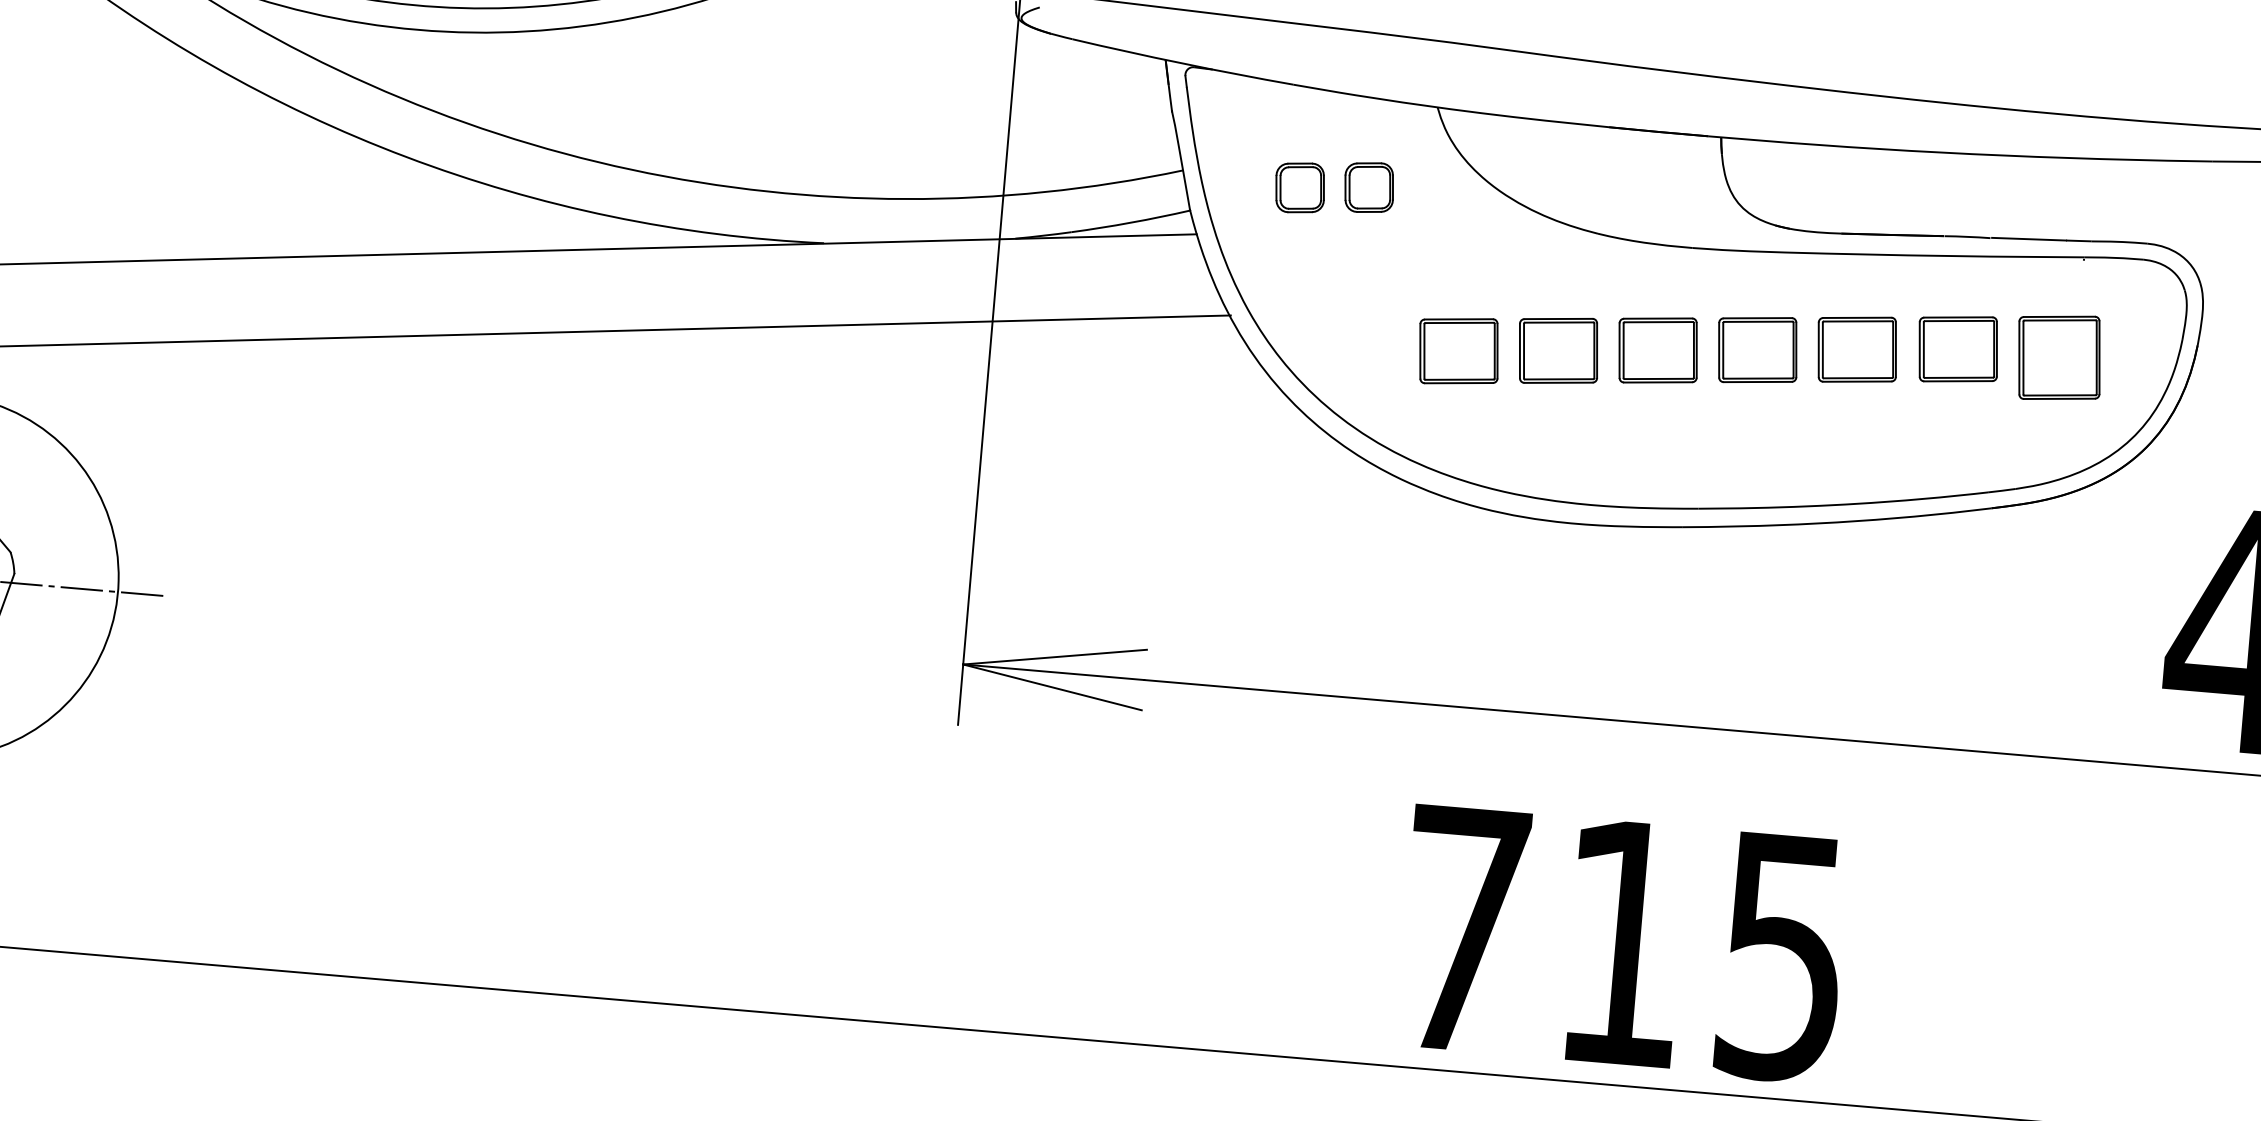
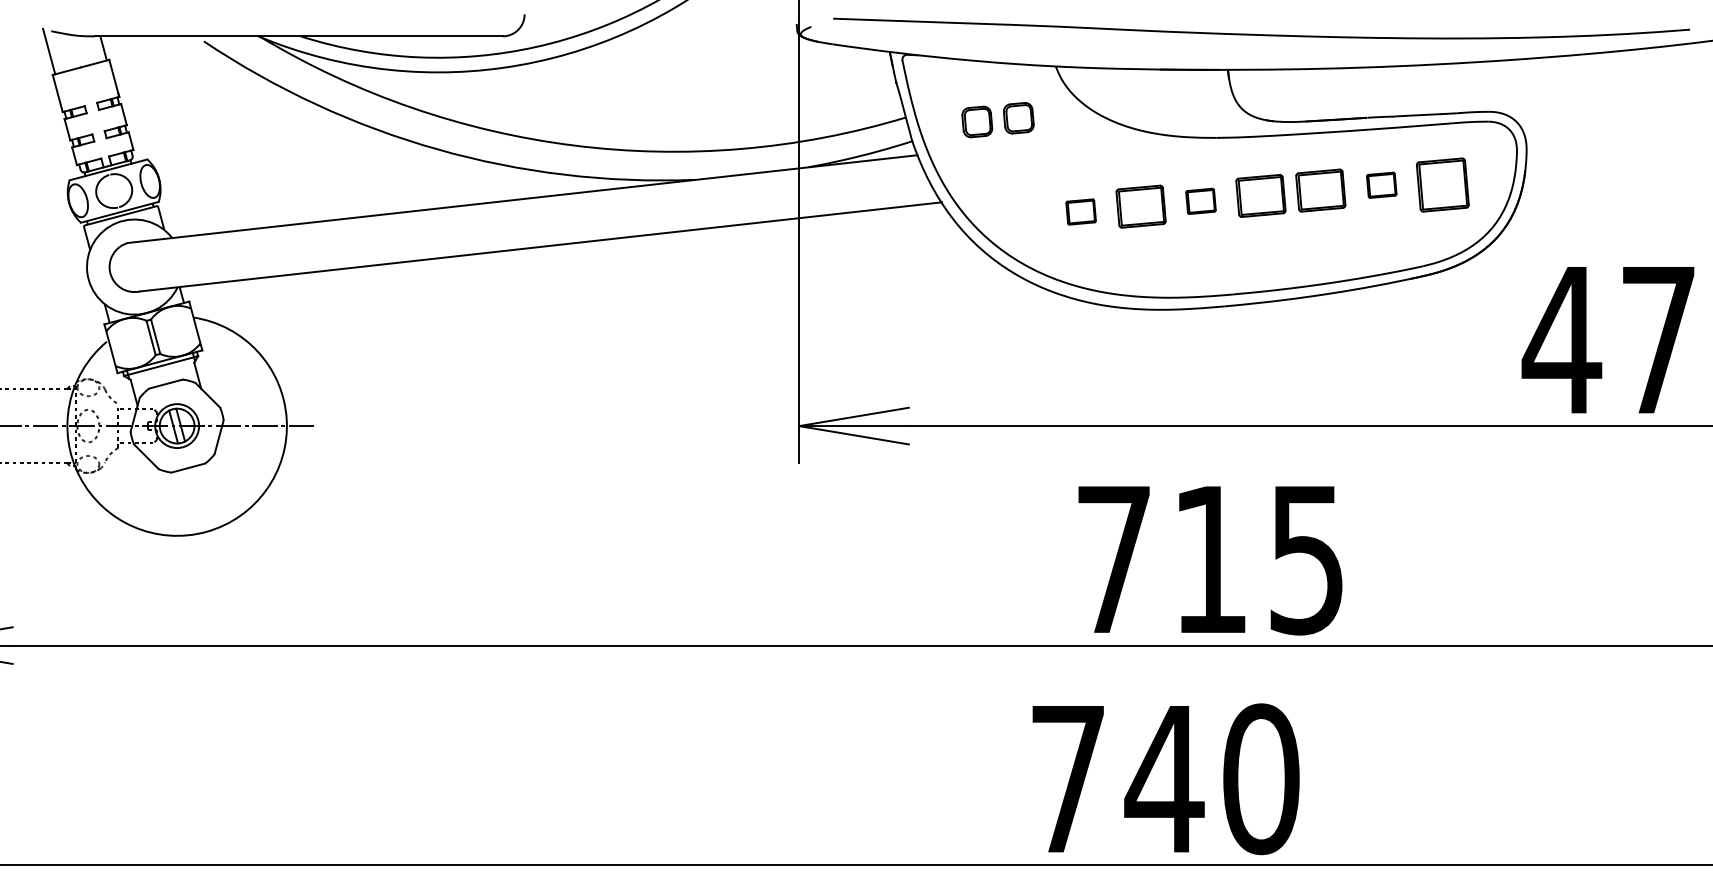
part: (1958, 349) -> (1381, 185), size x0.6
part: (1457, 350) -> (1080, 211), size x0.6
part: (1657, 350) -> (1200, 201), size x0.6

